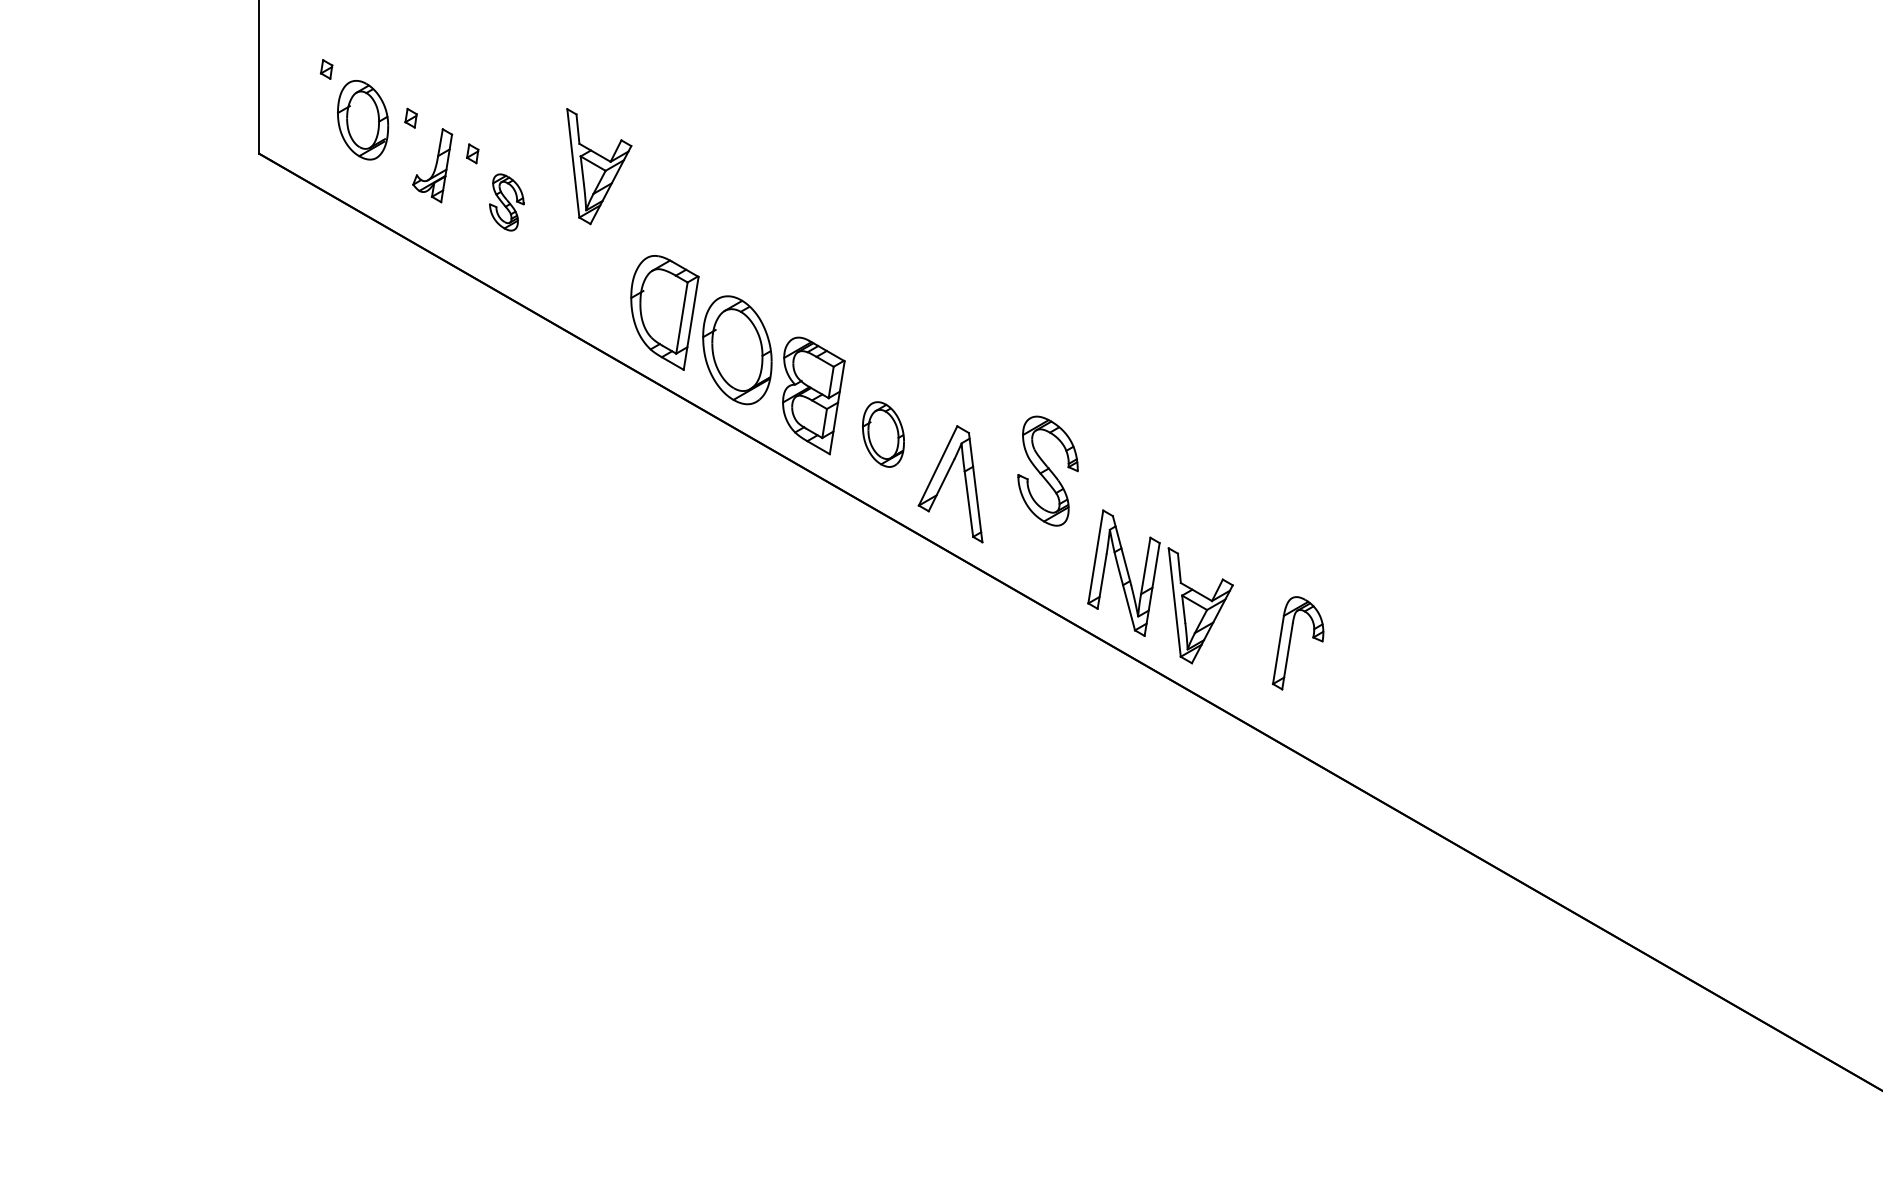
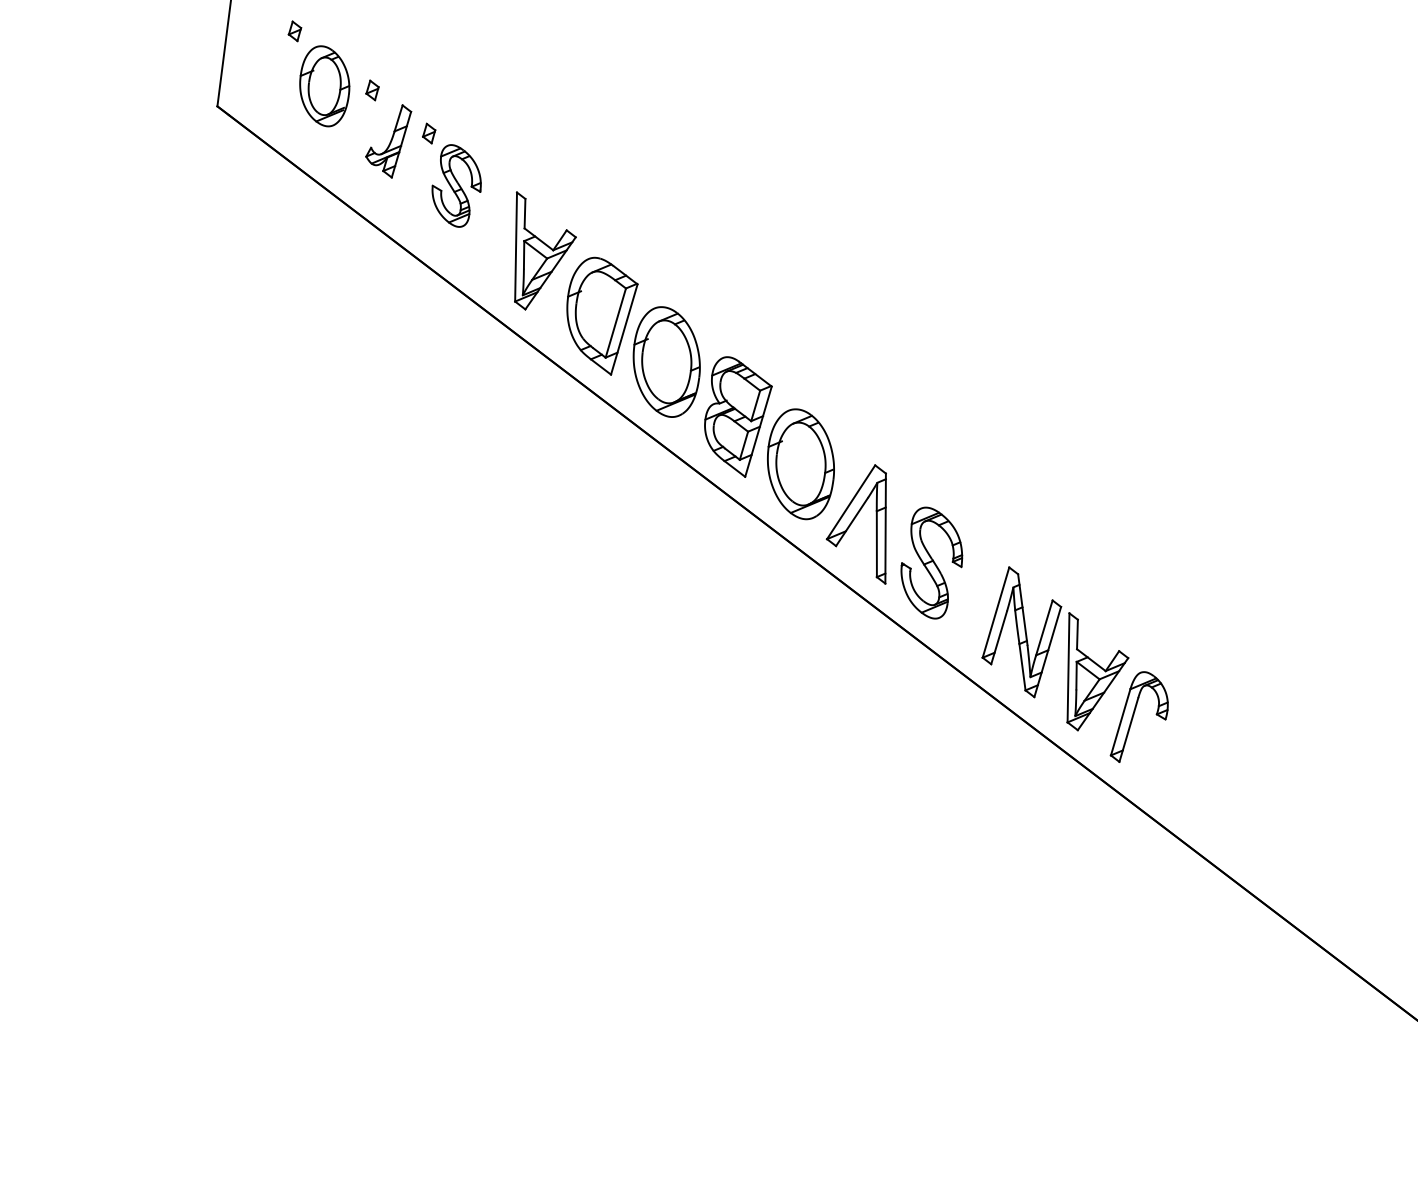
part: (599, 166) -> (541, 253), moved
part: (506, 202) -> (456, 186), size x1.43
part: (883, 434) -> (800, 464), size x1.67
part: (1047, 470) -> (931, 562), moved
part: (1290, 643) -> (1133, 717), moved

